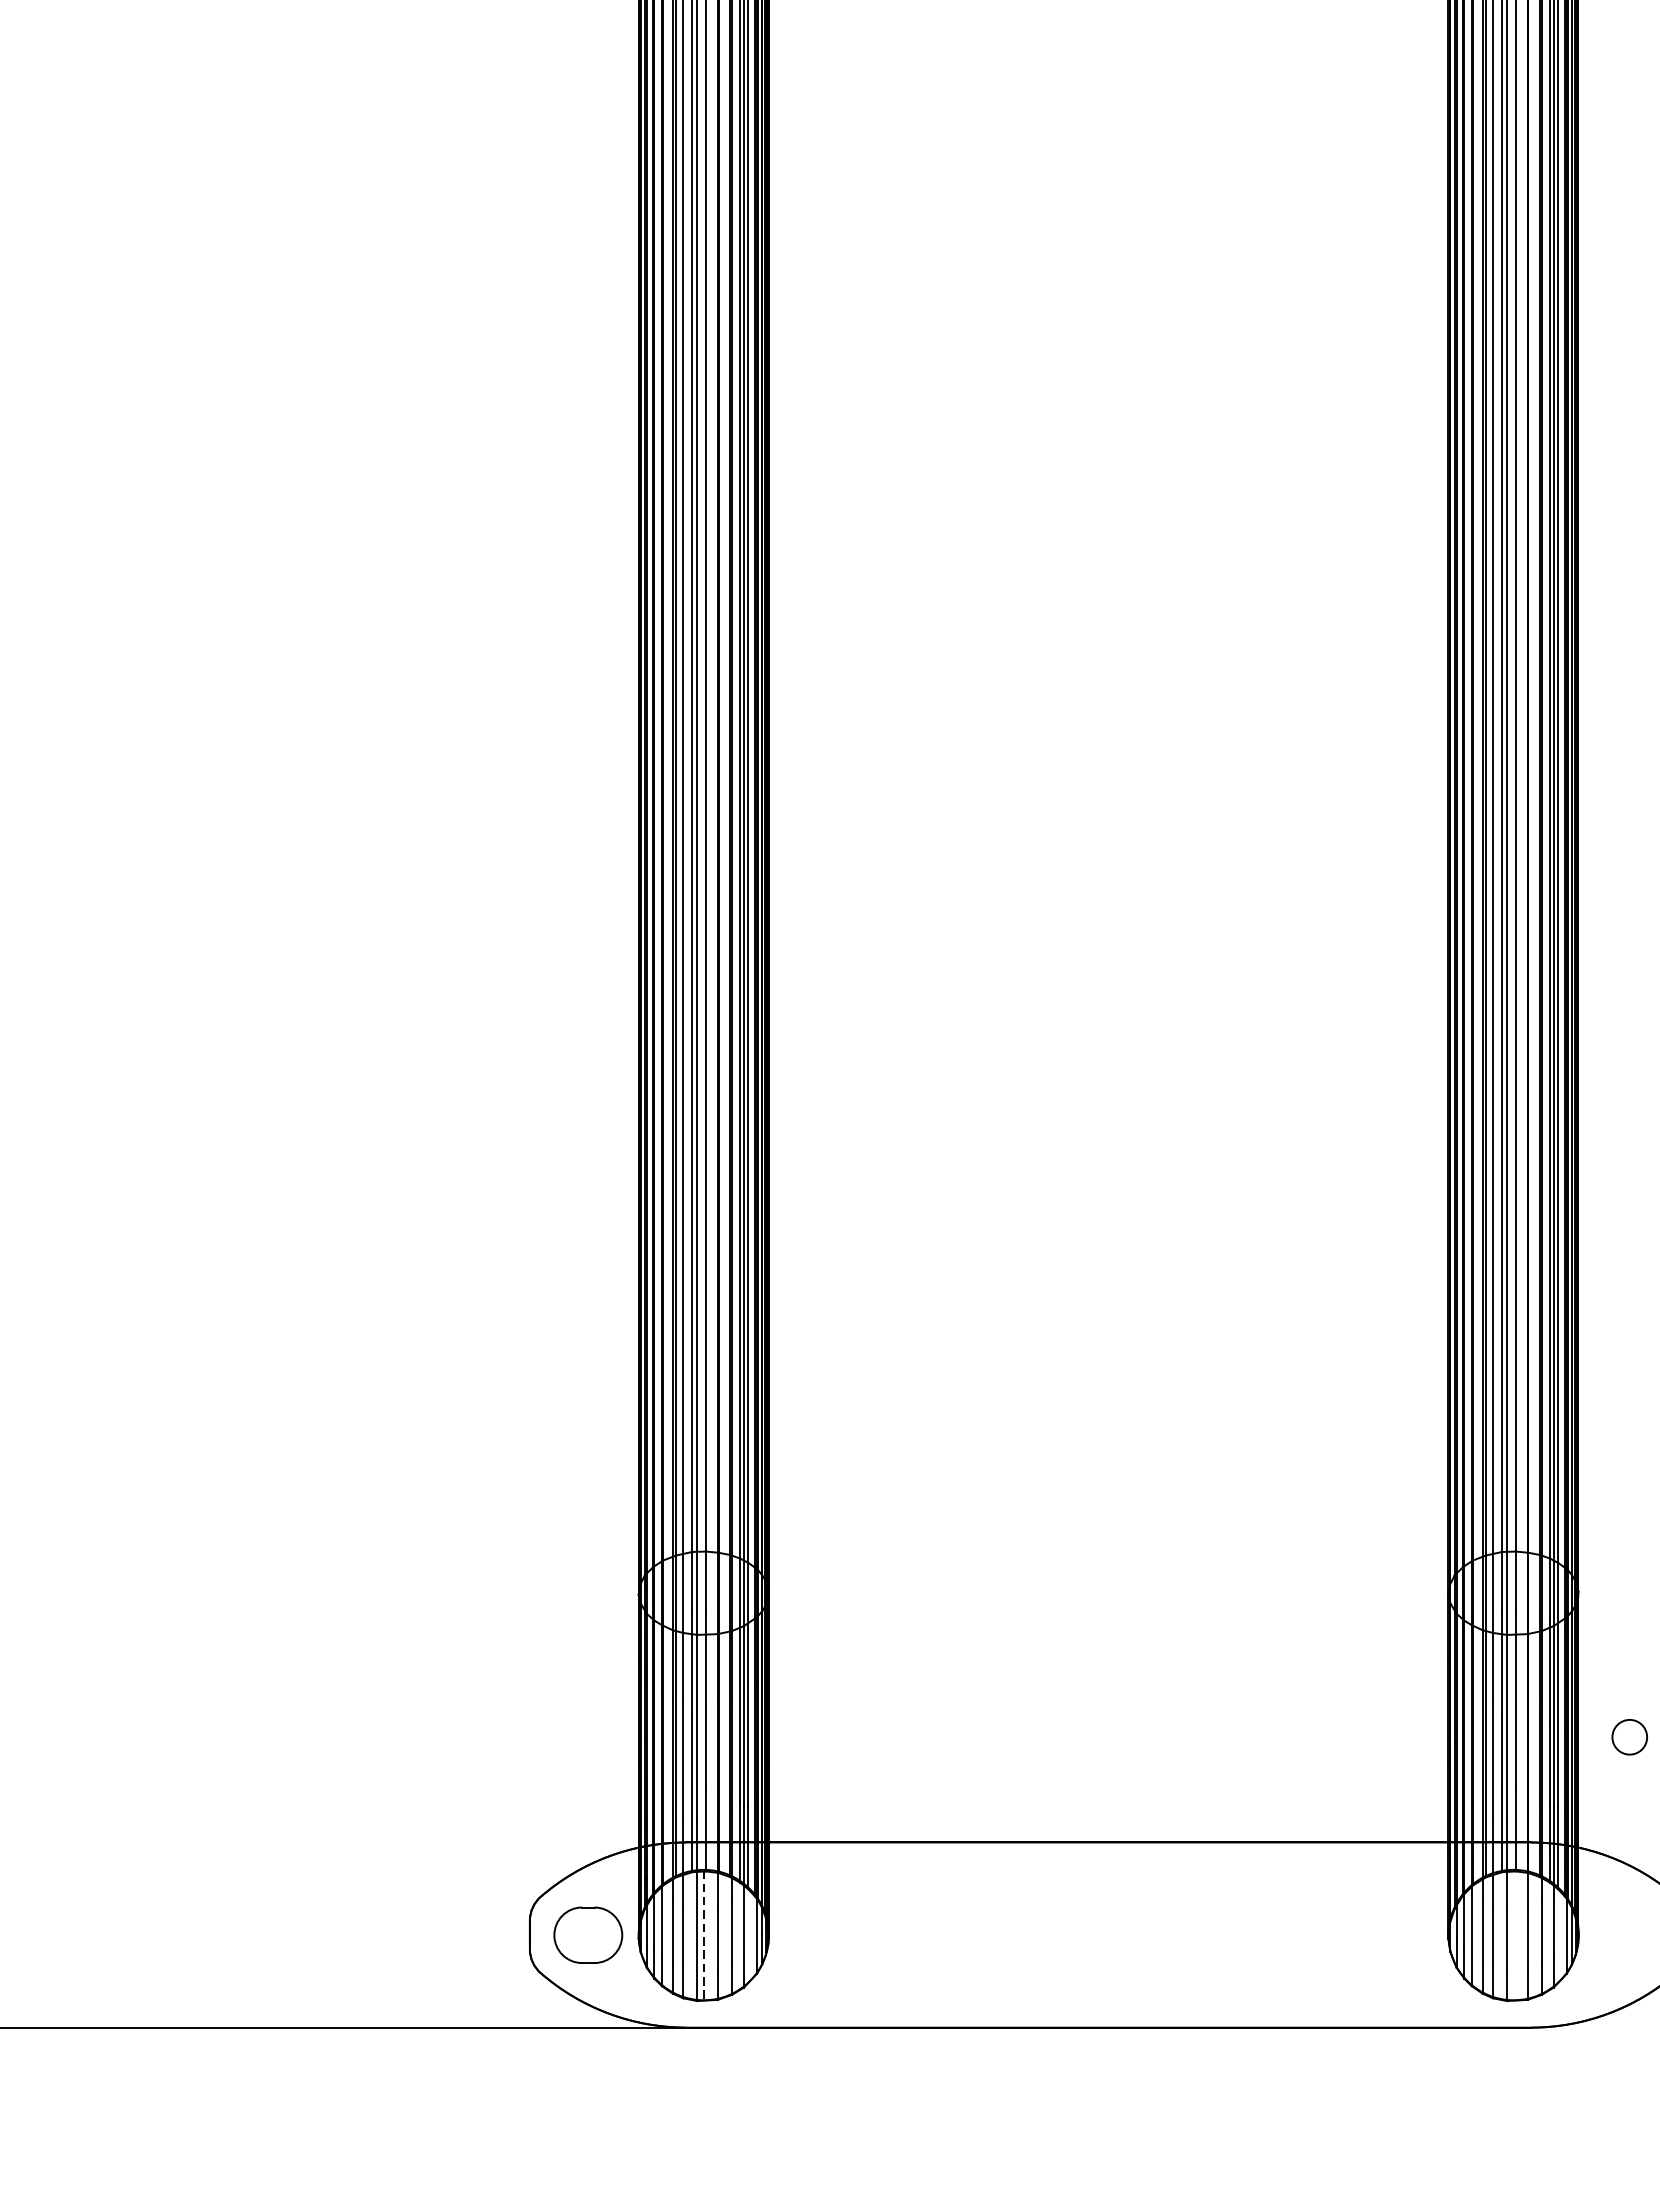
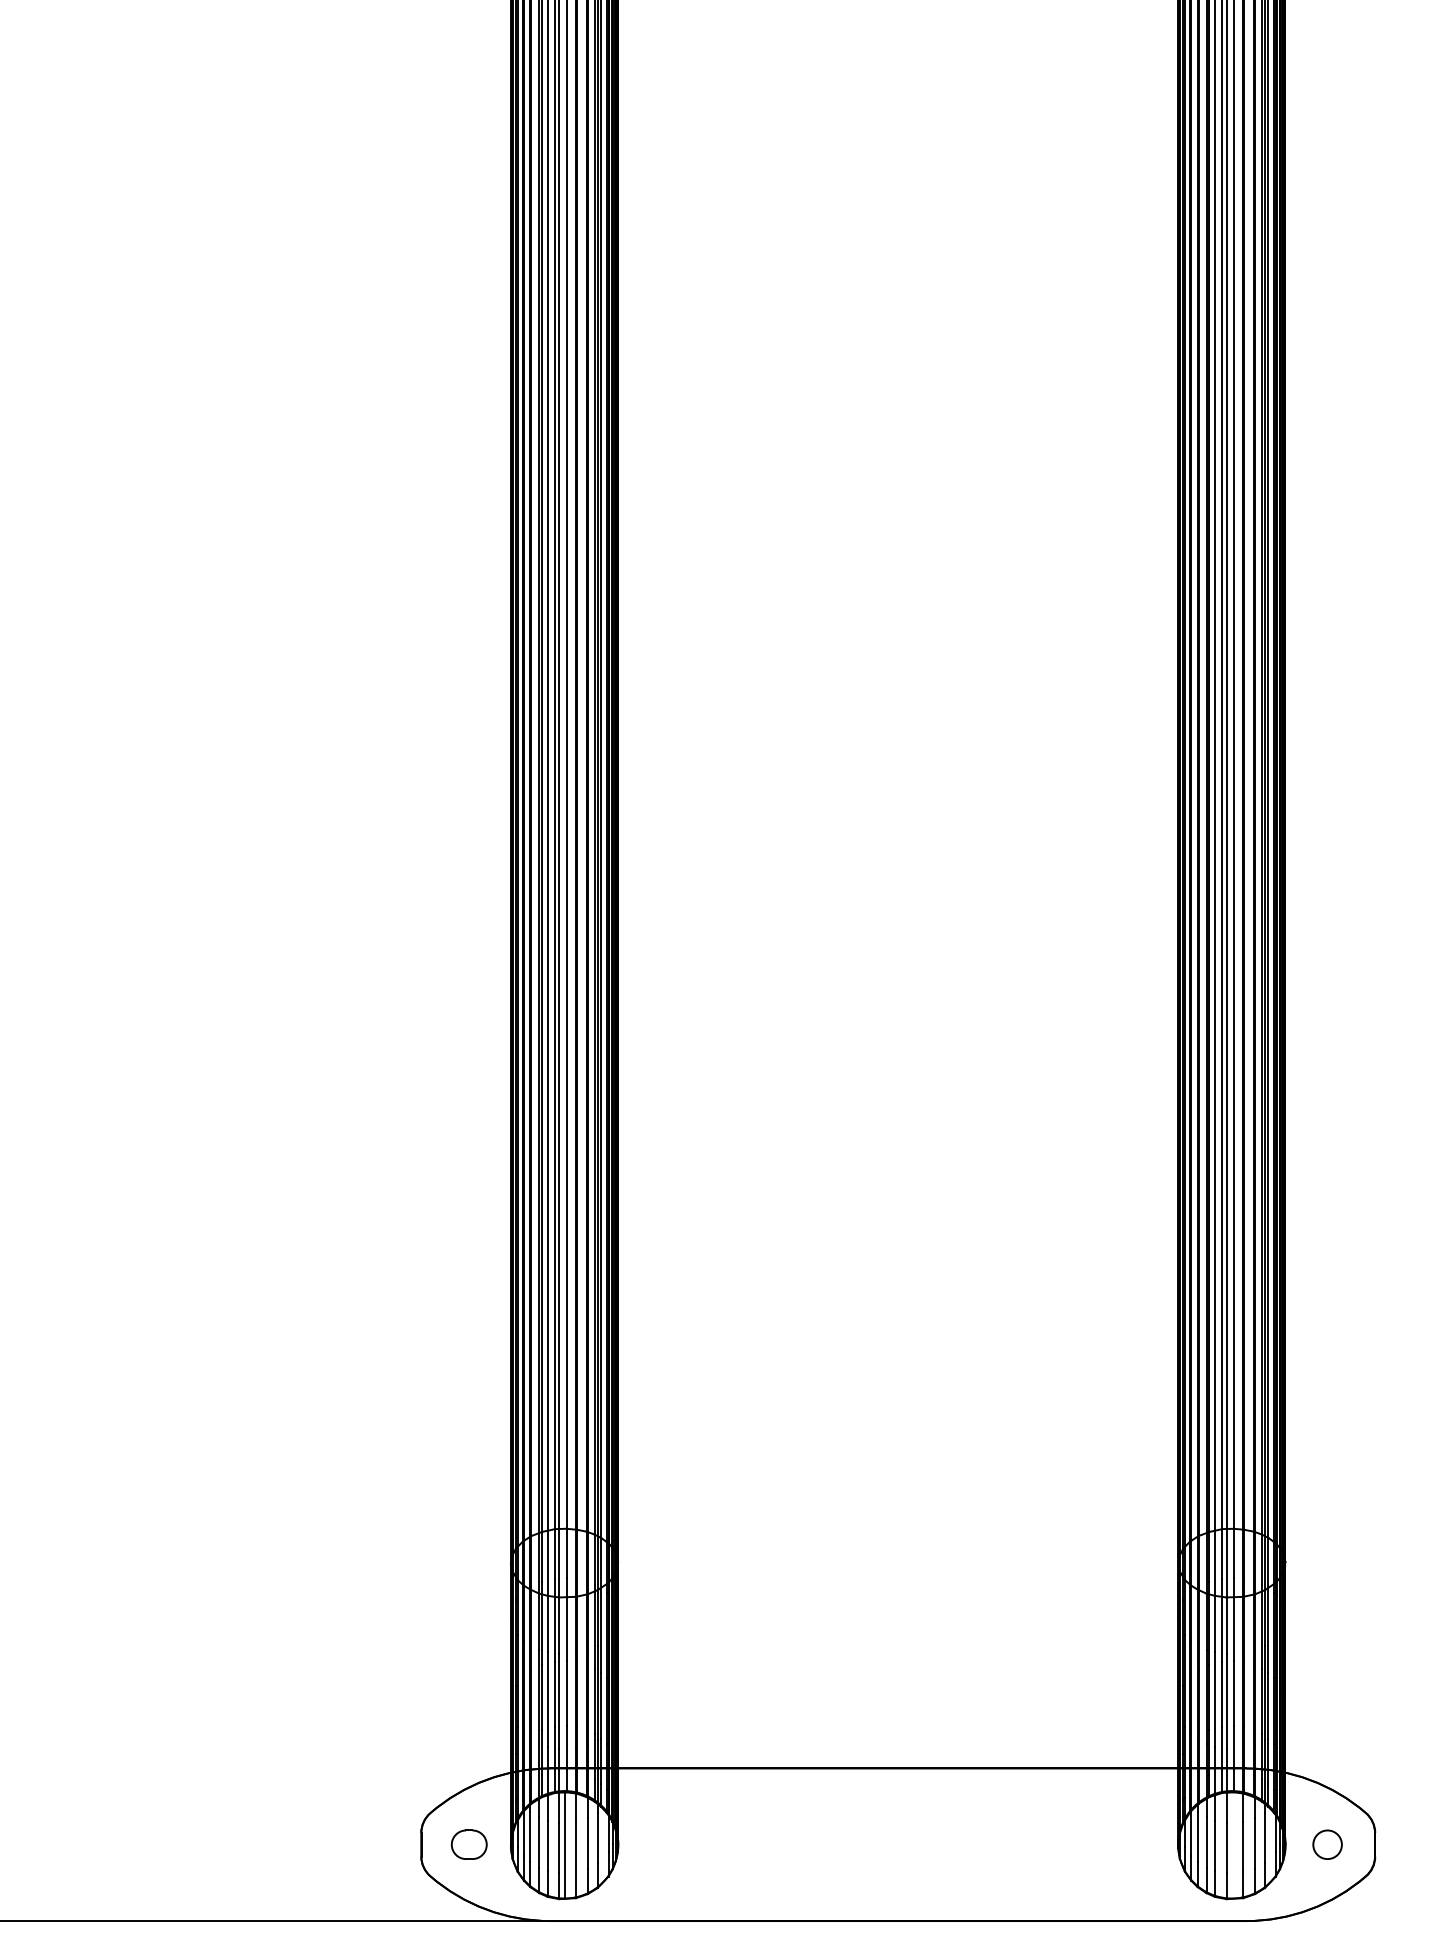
circle: (1629, 1736) -> (1327, 1844), moved
part: (587, 1934) -> (468, 1844), size x0.62
line: (703, 1934) -> (564, 1844), dashed -> solid

